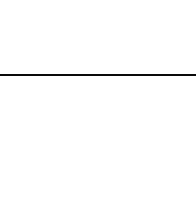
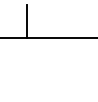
line: (53, 43) -> (26, 21), added

